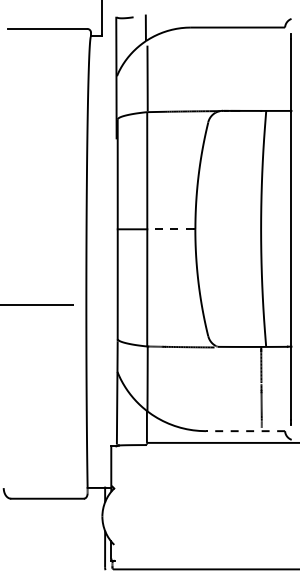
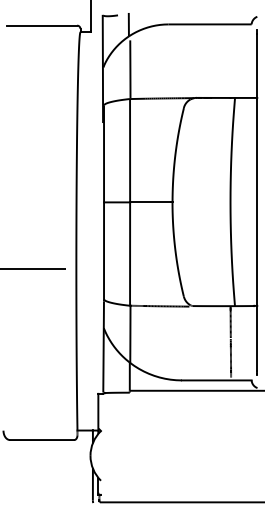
line: (170, 229) -> (150, 202), dashed -> solid
line: (245, 431) -> (216, 380), dashed -> solid

